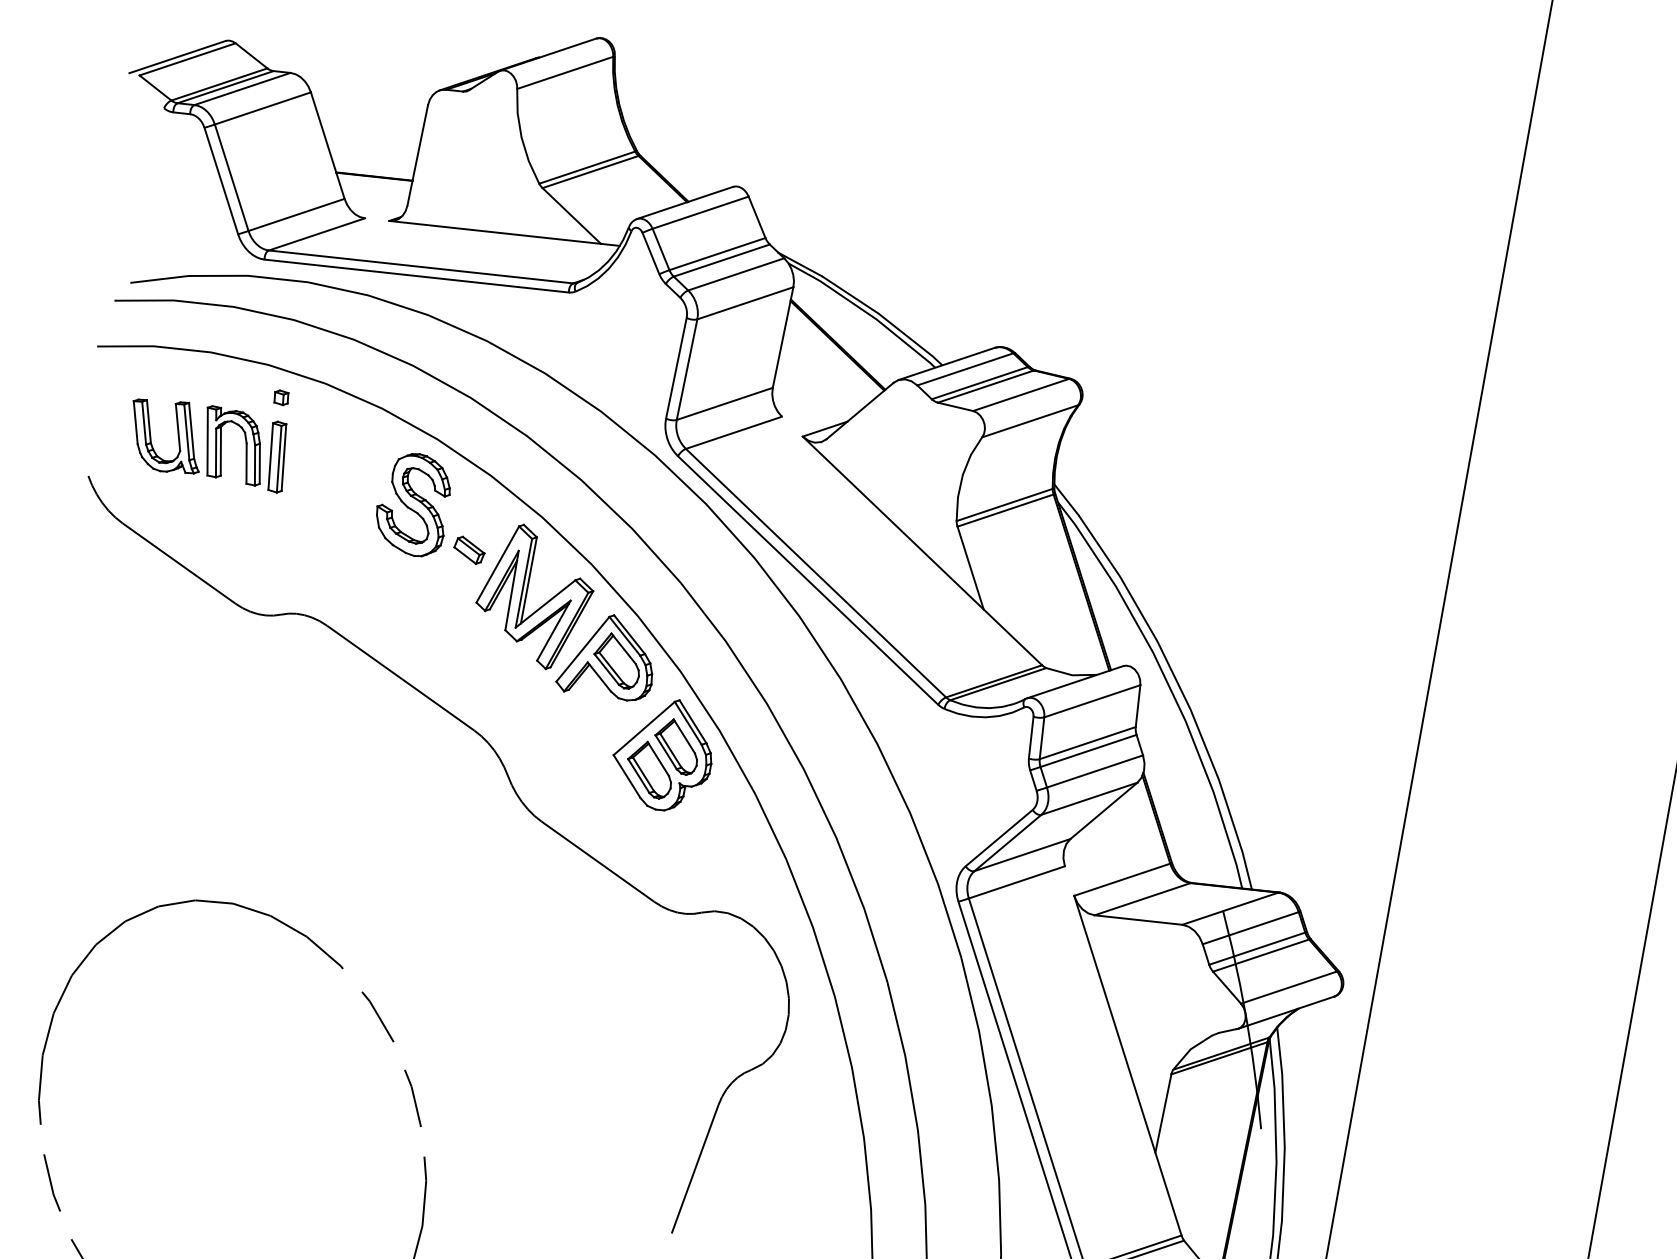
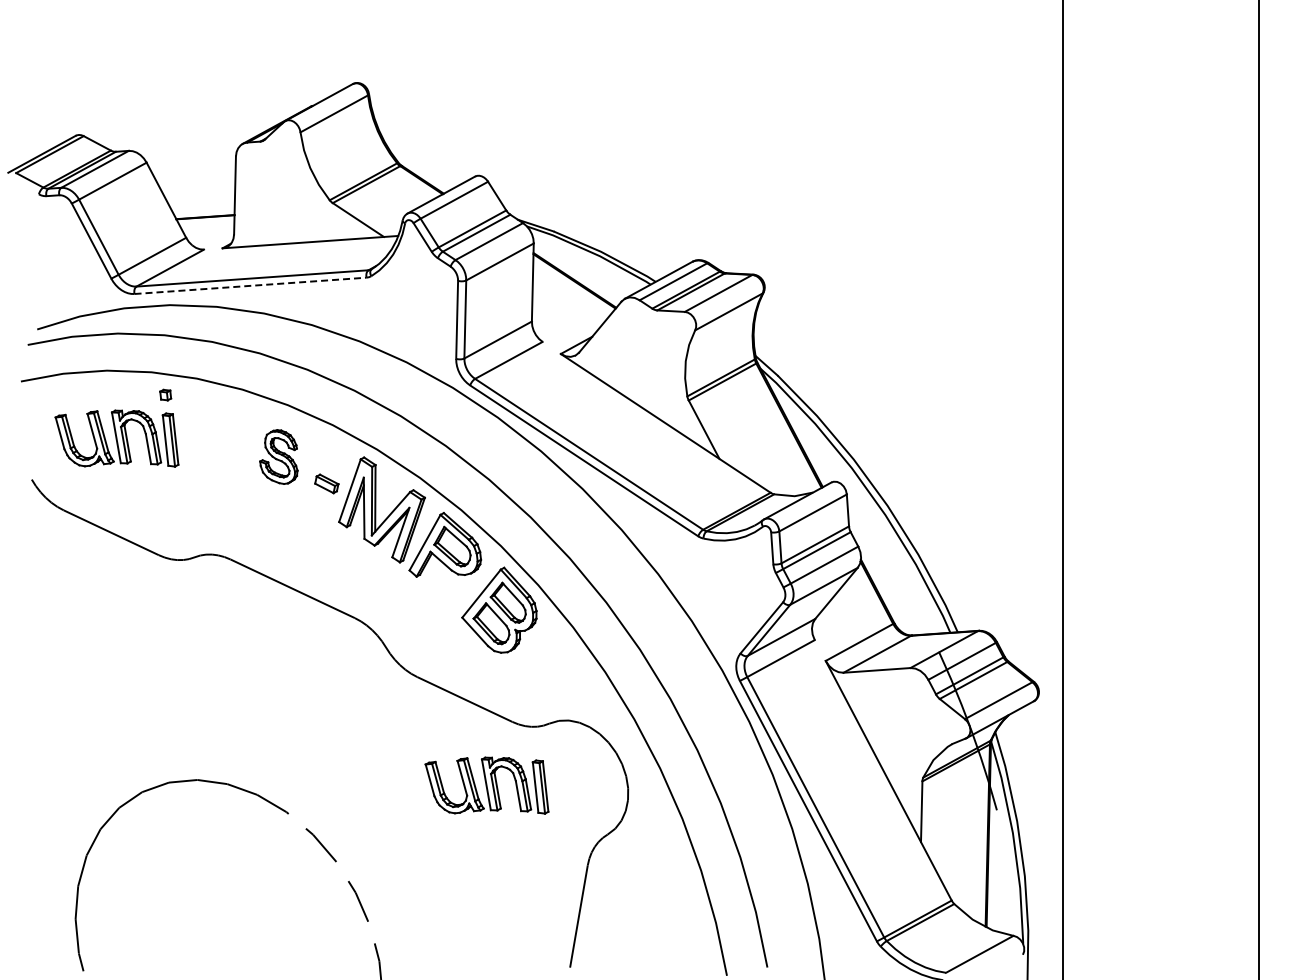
line: (418, 275) -> (251, 285), solid -> dashed
part: (413, 503) -> (278, 456), size x0.7
part: (605, 978) -> (486, 785), added

